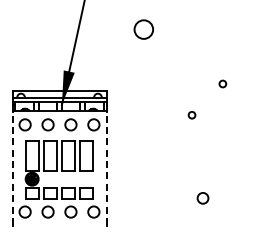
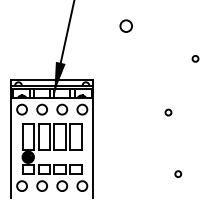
circle: (143, 29) -> (125, 25), size x0.71
circle: (222, 83) -> (195, 58), moved
circle: (191, 115) -> (168, 112), moved
line: (12, 167) -> (10, 147), dashed -> solid
line: (106, 167) -> (93, 147), dashed -> solid
circle: (203, 198) -> (178, 174), size x0.62

